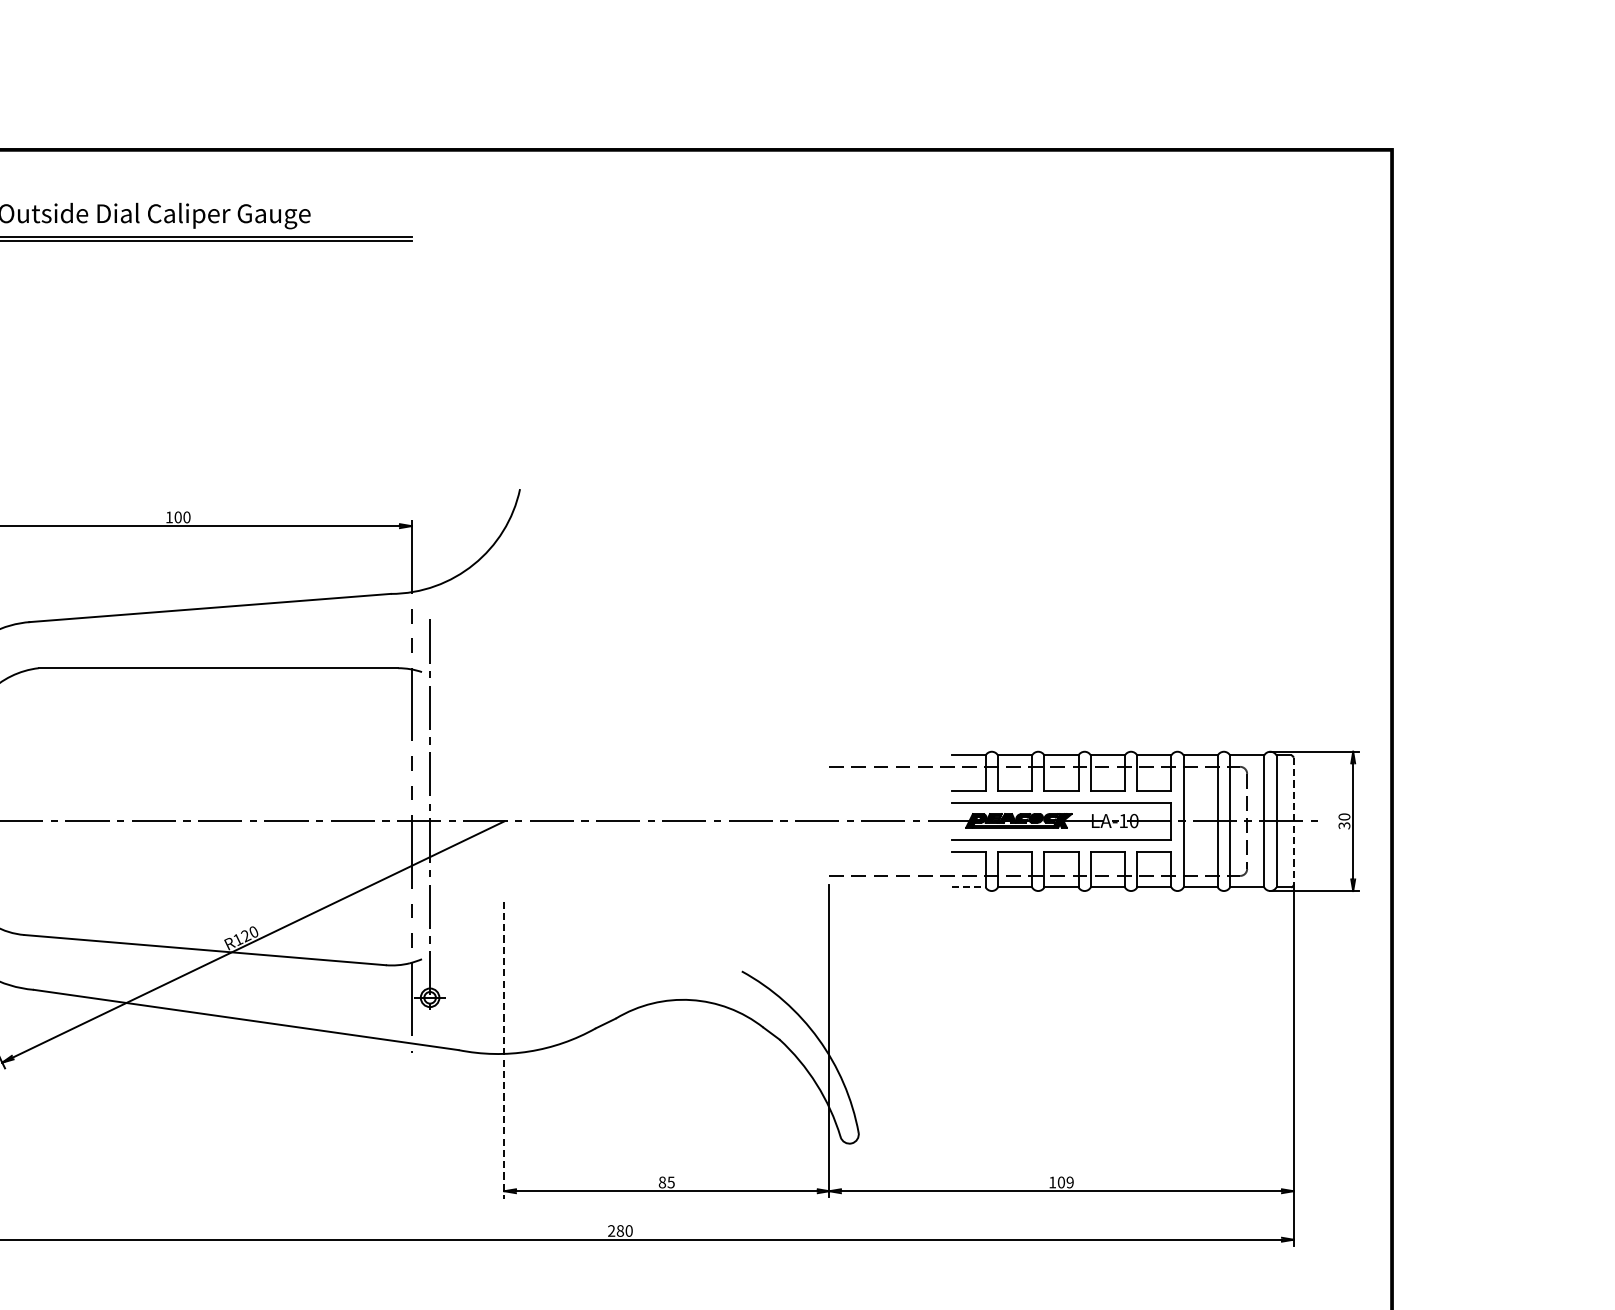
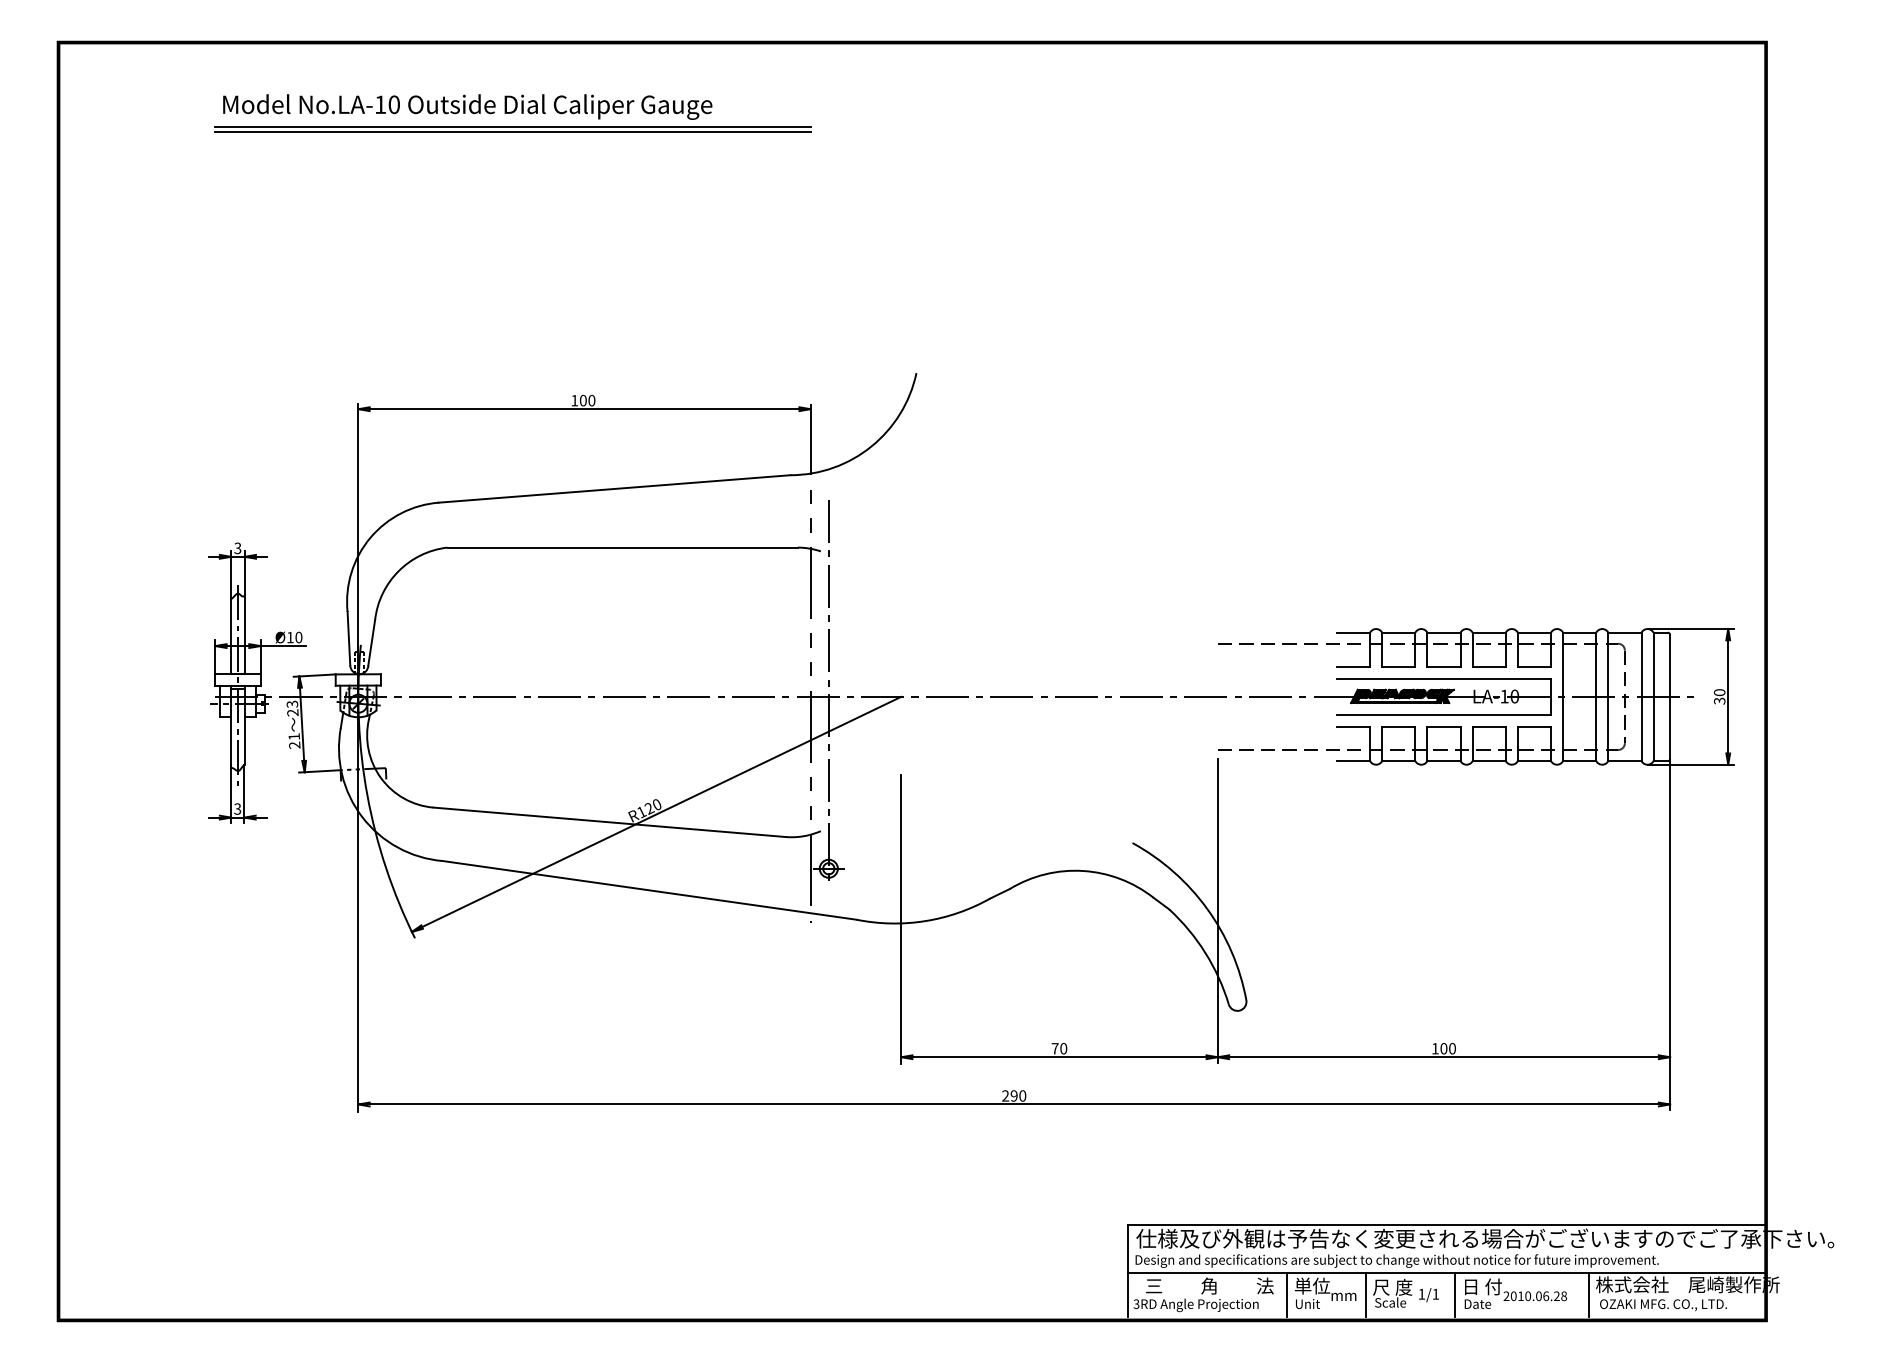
line: (1293, 821) -> (1670, 696), dashed -> solid
line: (968, 887) -> (1353, 761), dashed -> solid
line: (504, 1049) -> (901, 919), dashed -> solid
text: (666, 1182) -> (1059, 1048), 85 -> 70
text: (1070, 1182) -> (1452, 1048), 109 -> 100
text: (619, 1230) -> (1013, 1095), 280 -> 290

